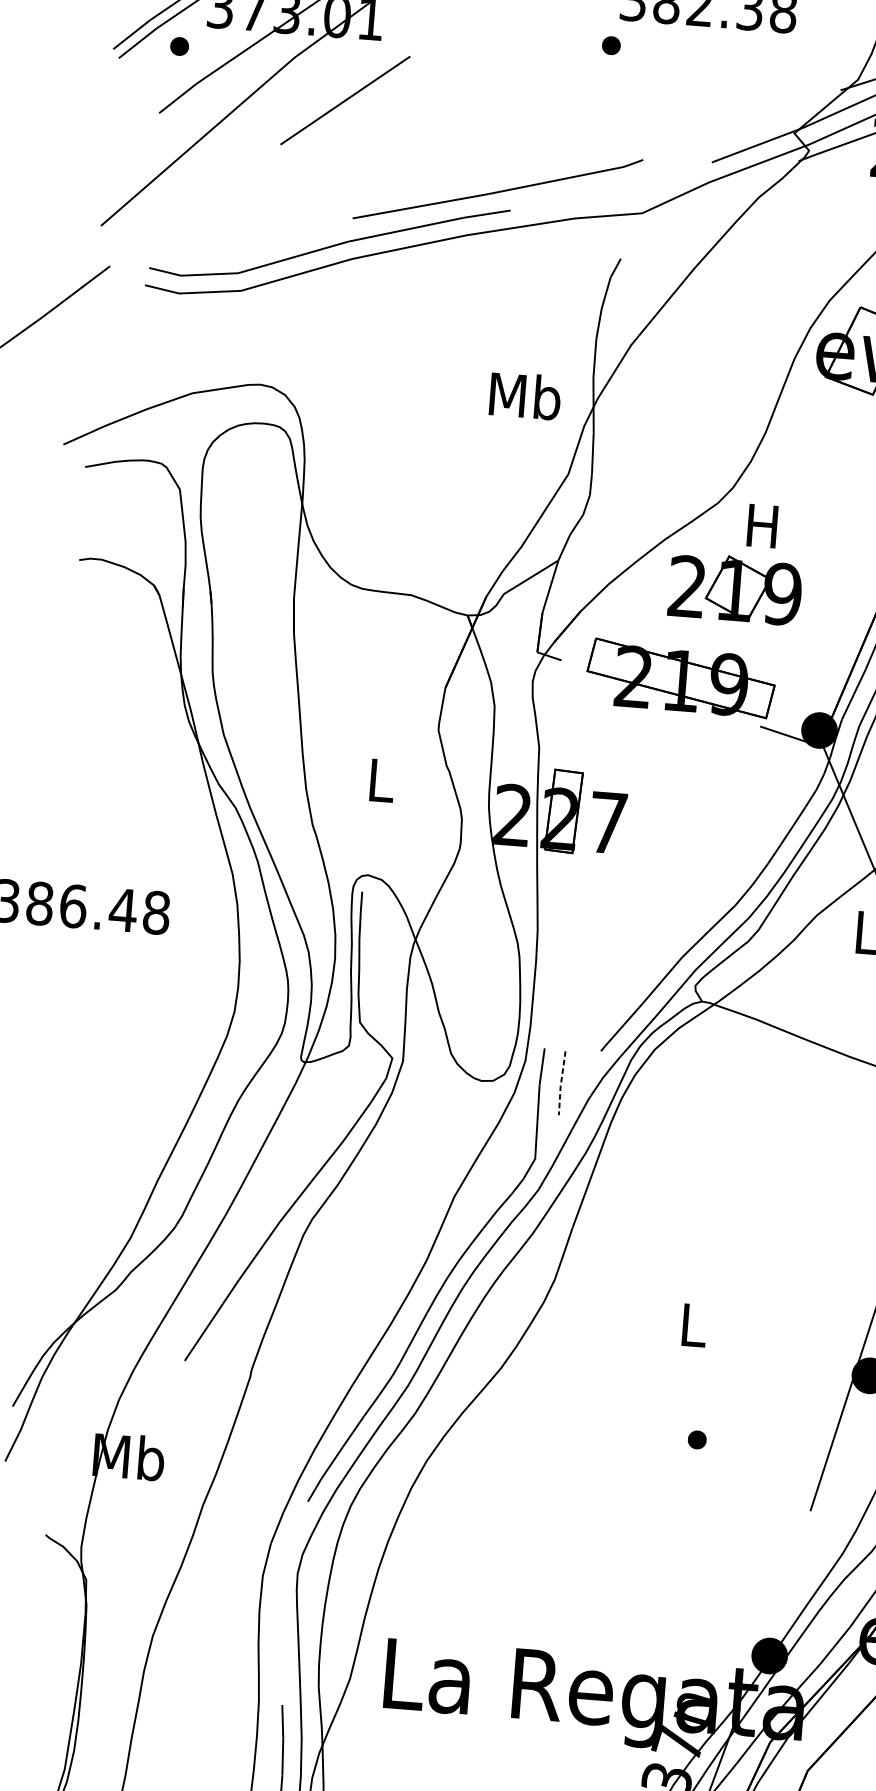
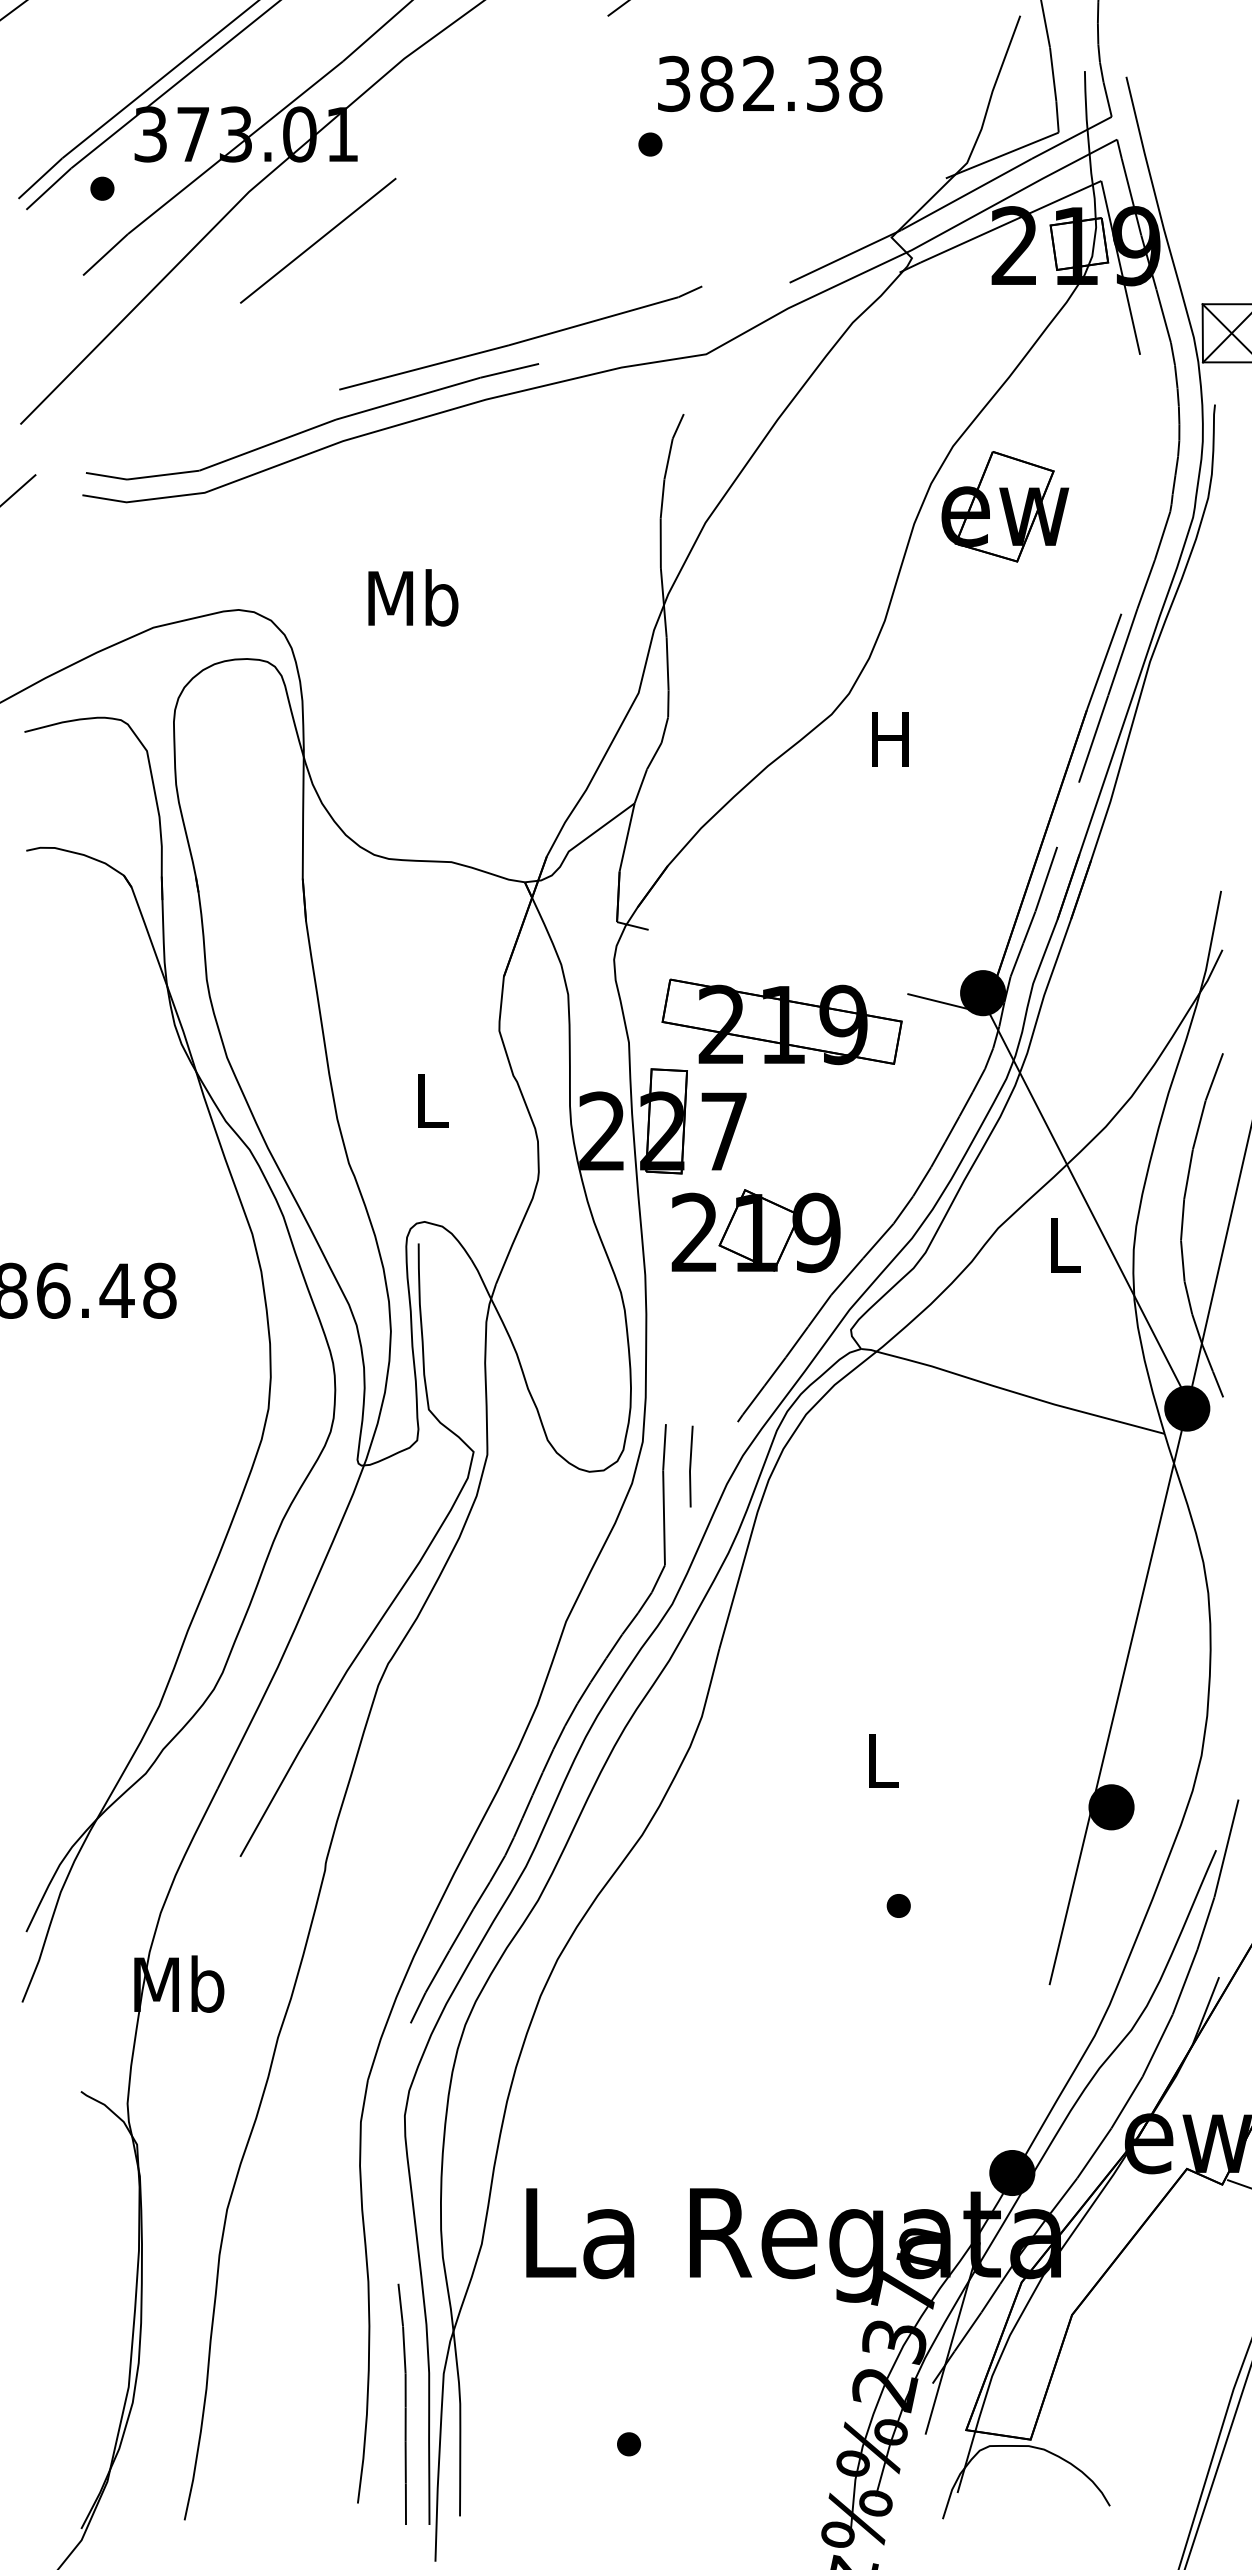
text: (525, 395) -> (413, 597), moved
part: (734, 589) -> (755, 1231), moved
part: (680, 678) -> (781, 1021), moved
line: (561, 1083) -> (690, 1467), dashed -> solid

